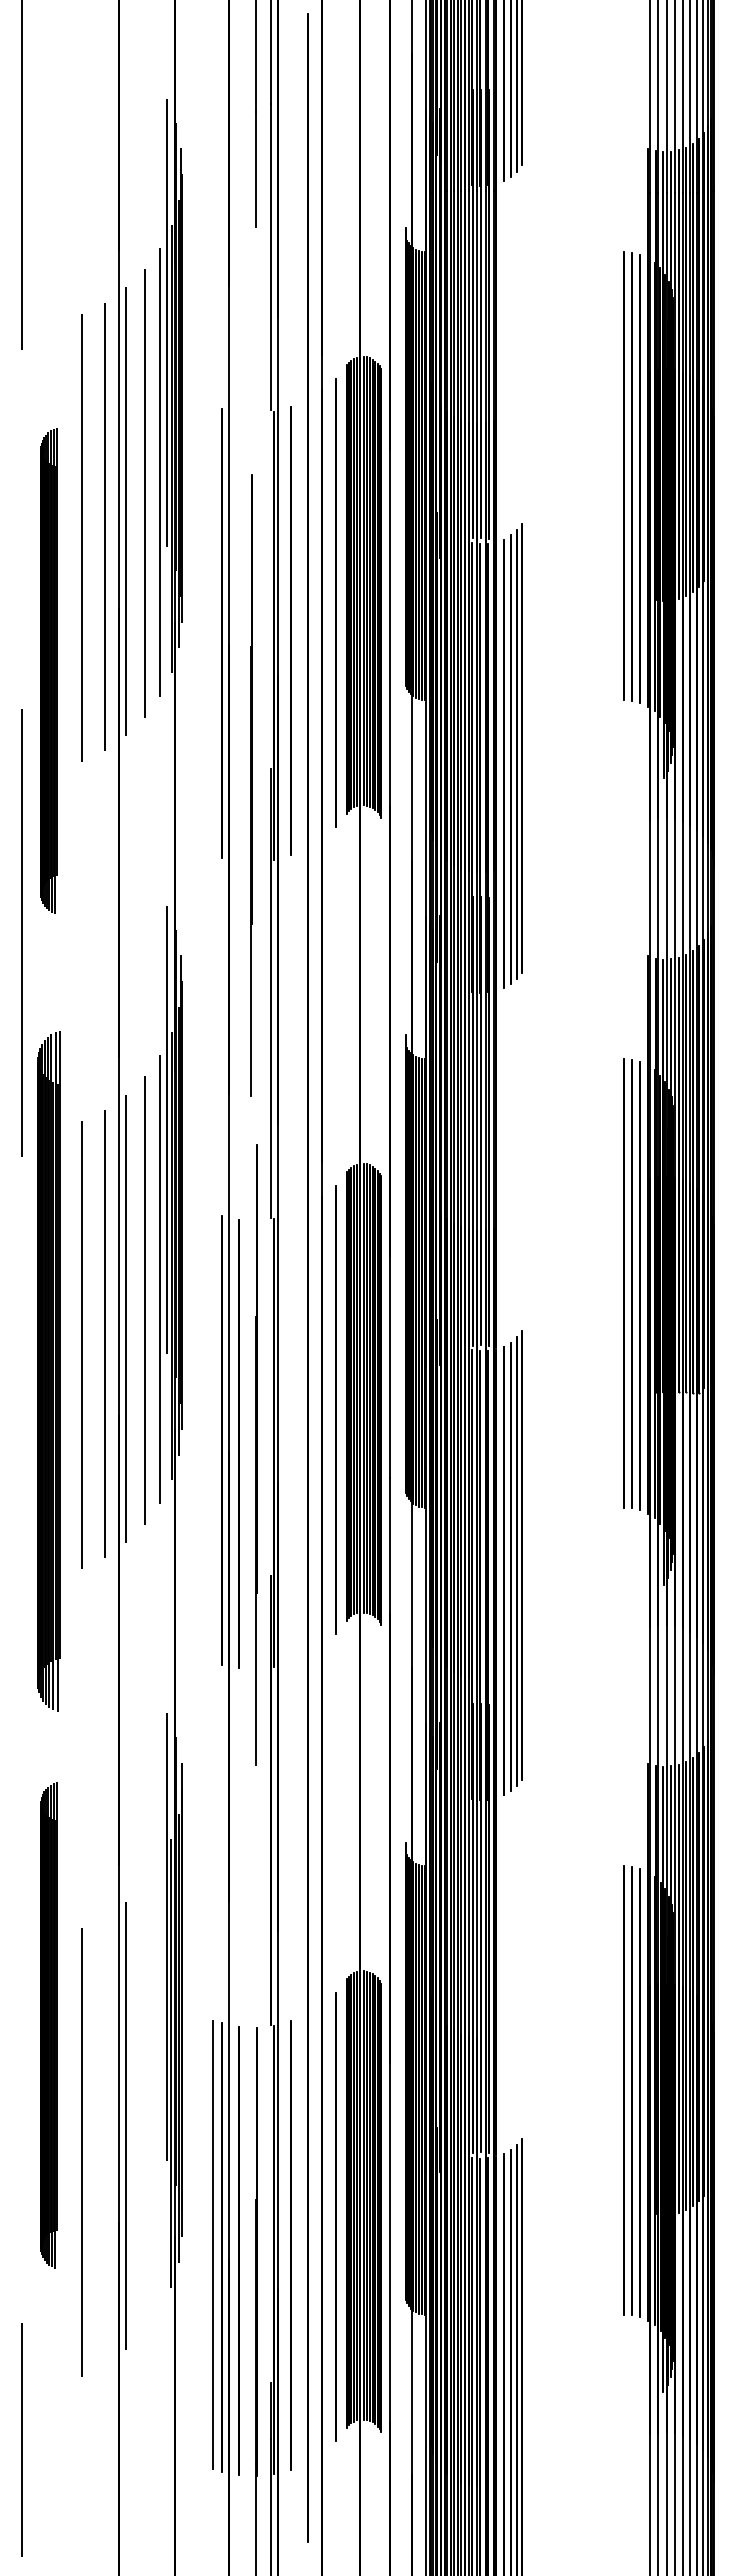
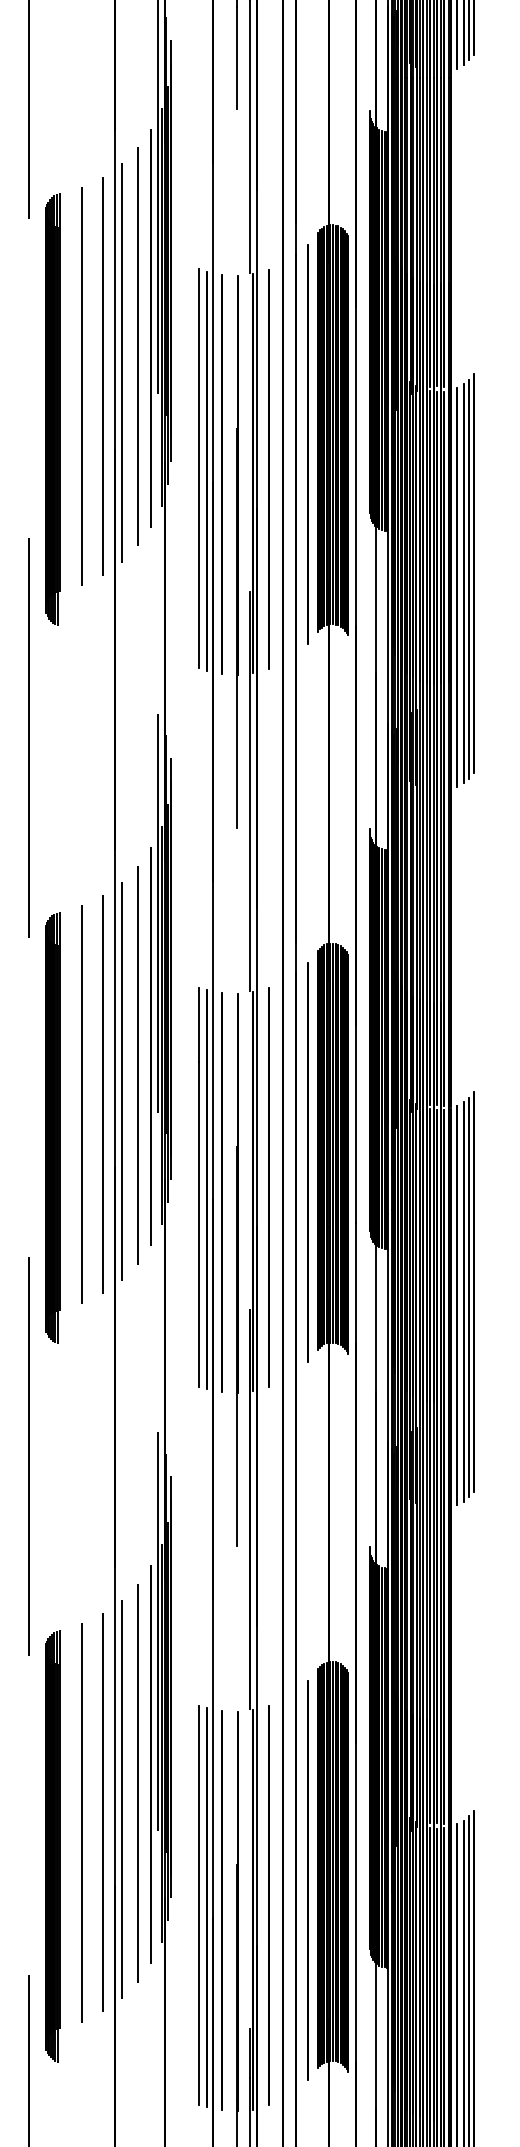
line: (213, 630) -> (199, 468), added
line: (238, 636) -> (221, 474), added
part: (48, 670) -> (52, 409), moved
line: (251, 785) -> (237, 551), moved
part: (48, 1370) -> (52, 1127), size x0.71
line: (212, 1437) -> (198, 1186), added
line: (290, 1438) -> (267, 1187), added
line: (256, 1454) -> (237, 1269), moved
line: (22, 1740) -> (29, 1456), added
part: (48, 2025) -> (52, 1846), moved
line: (159, 2086) -> (151, 1764), added
line: (144, 2107) -> (137, 1783), added
line: (104, 2140) -> (102, 1812), added

